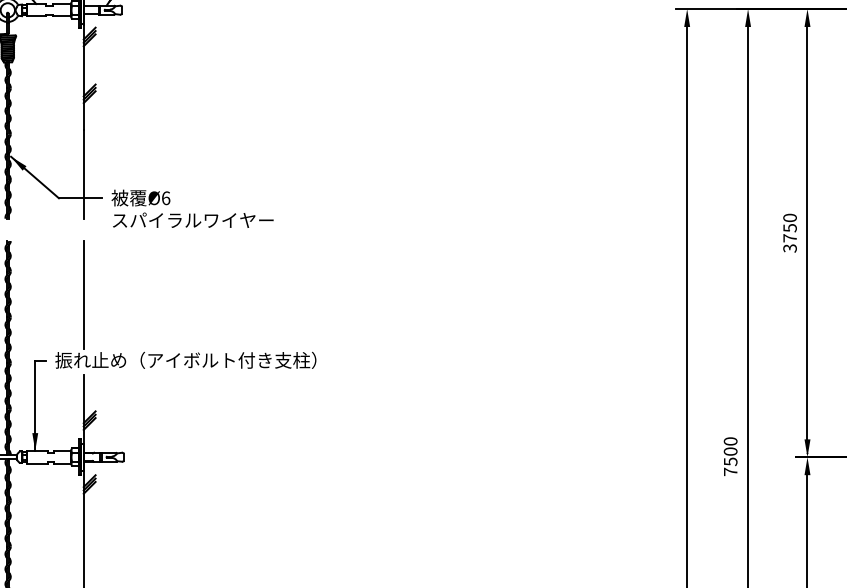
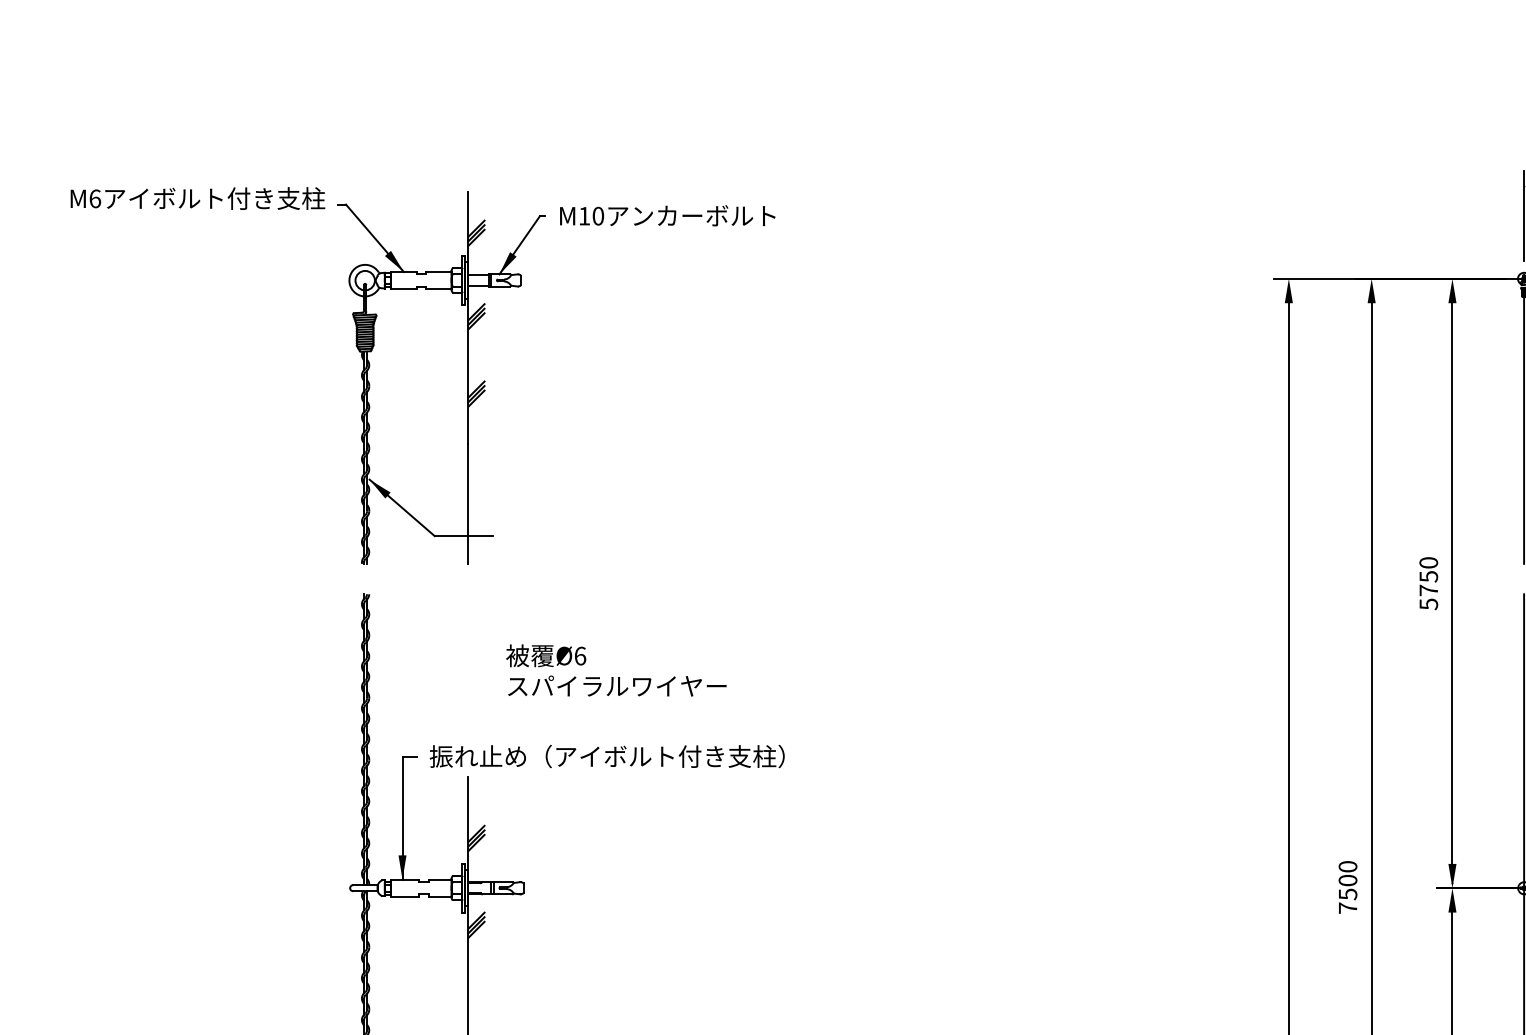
text: (192, 208) -> (616, 670), moved
text: (789, 247) -> (1428, 603), 3750 -> 5750
line: (83, 294) -> (468, 667), removed

